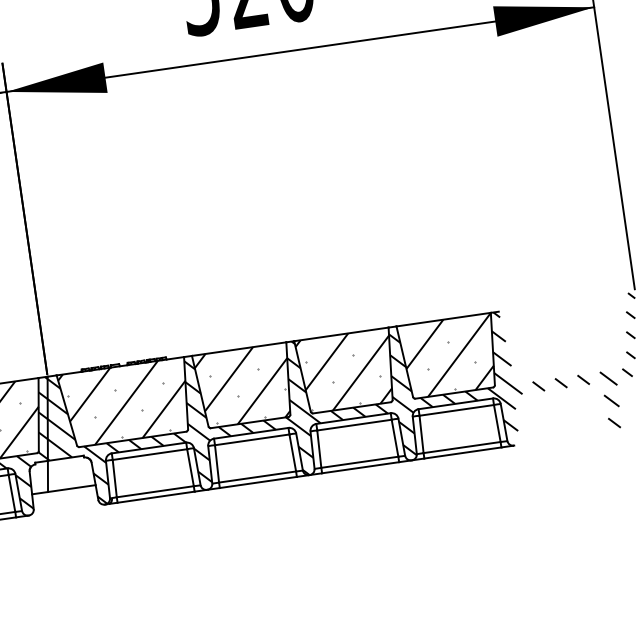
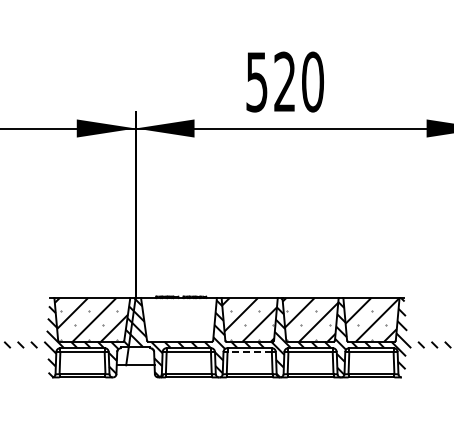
hatch: (124, 402) -> (178, 319), removed
line: (251, 440) -> (249, 352), solid -> dashed

